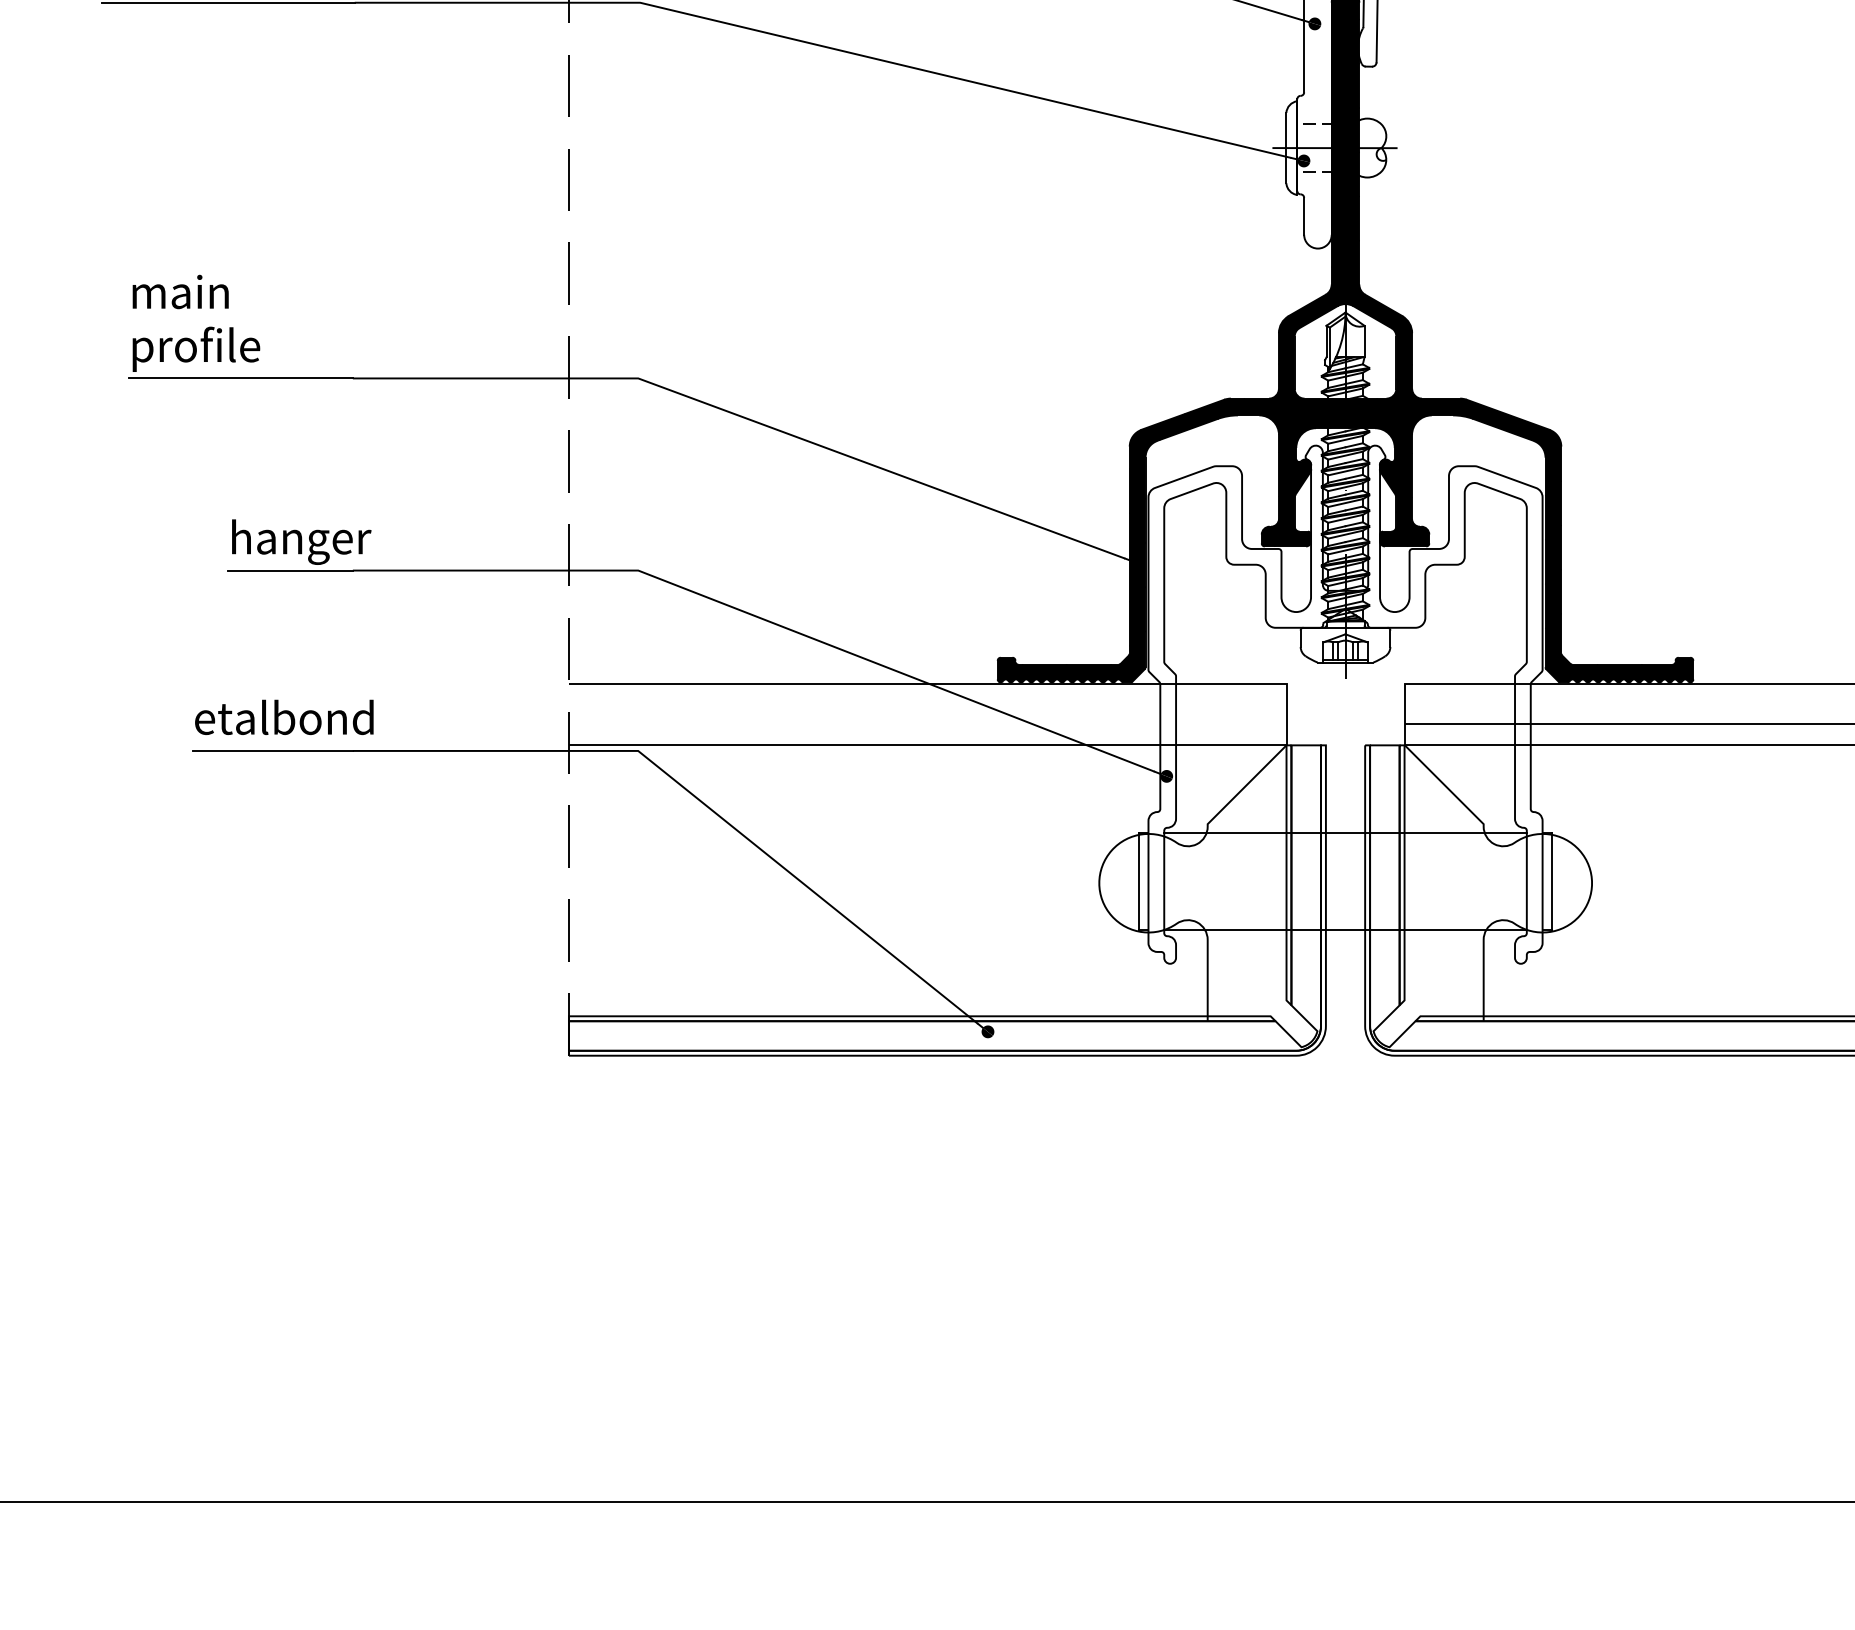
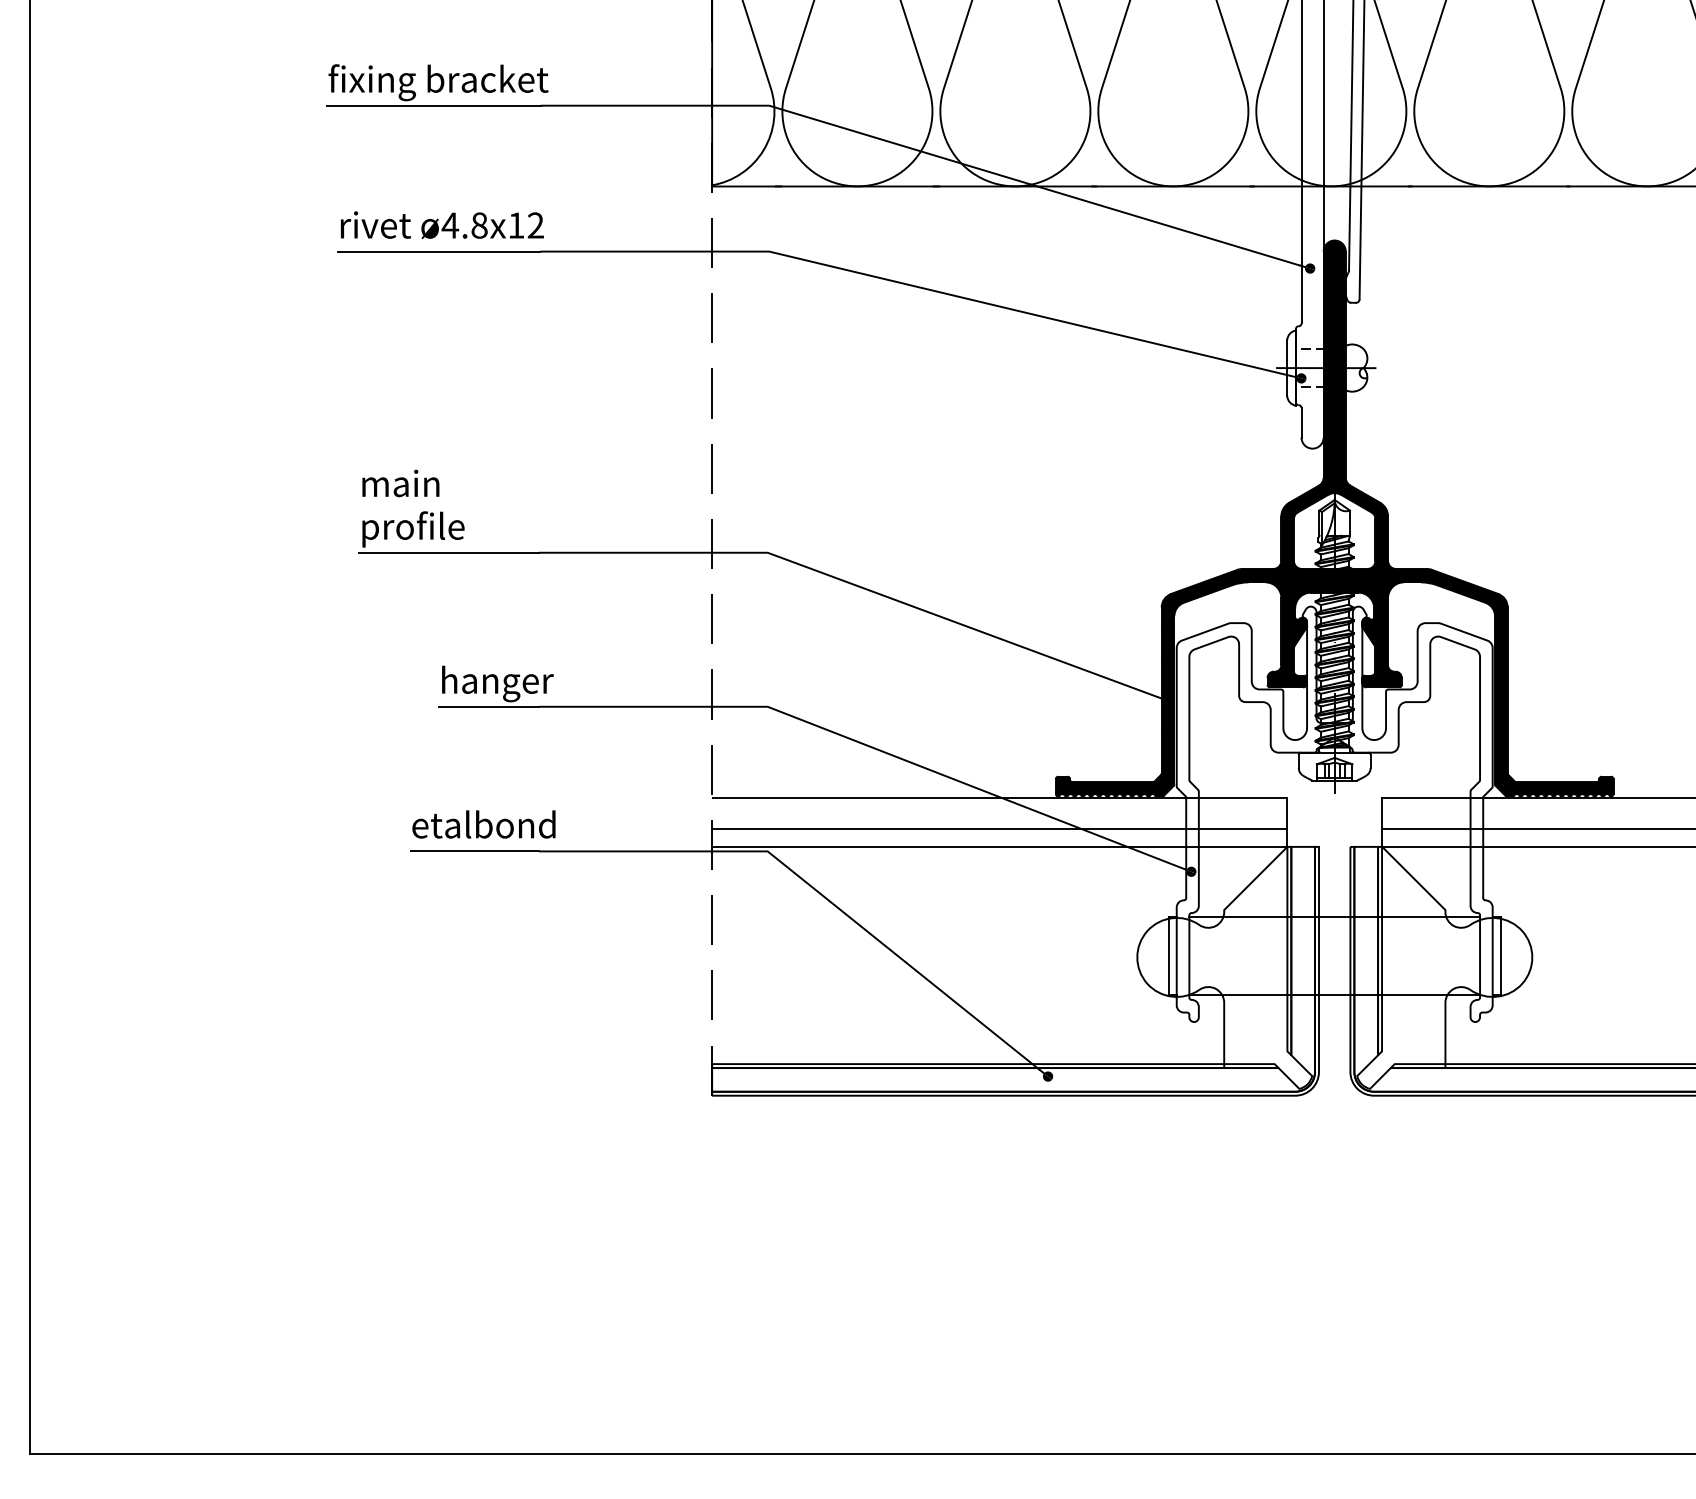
line: (927, 723) -> (999, 829), added

